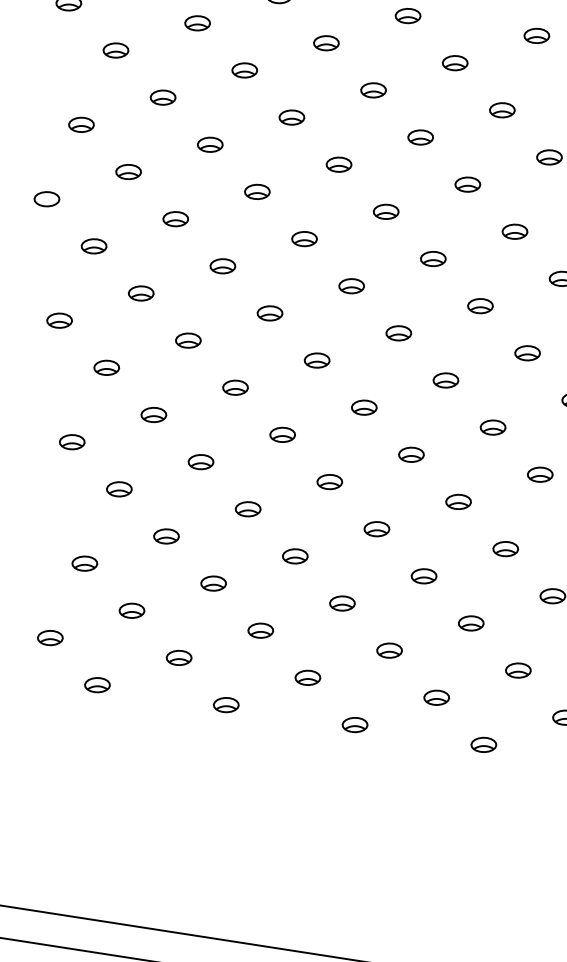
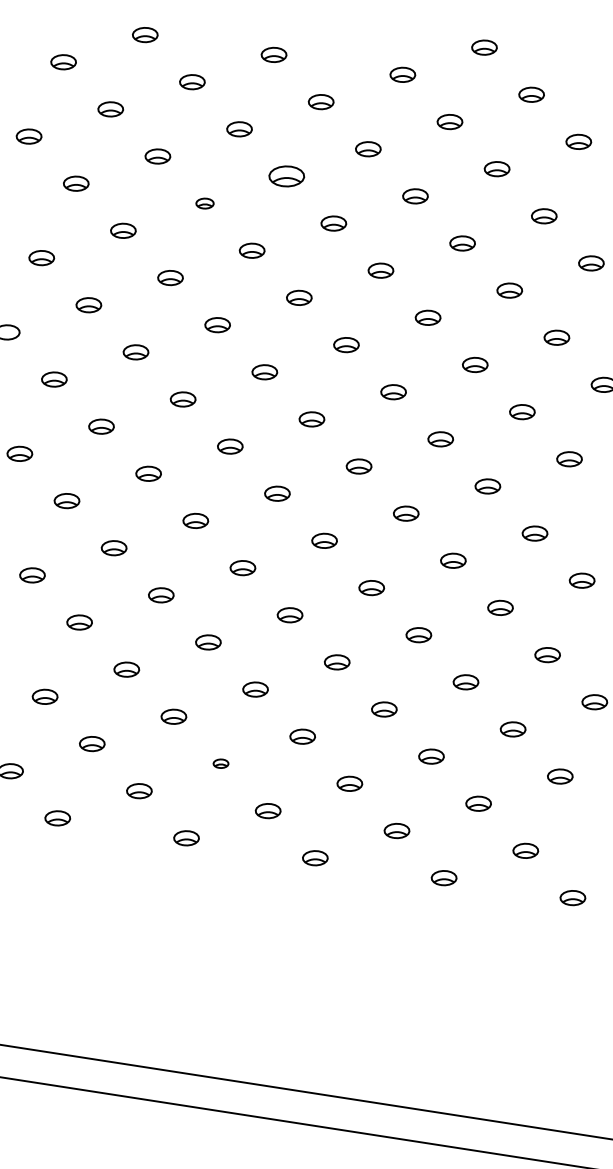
part: (326, 43) -> (286, 176), size x1.4
part: (244, 70) -> (204, 203), size x0.7
part: (260, 630) -> (220, 763), size x0.6

